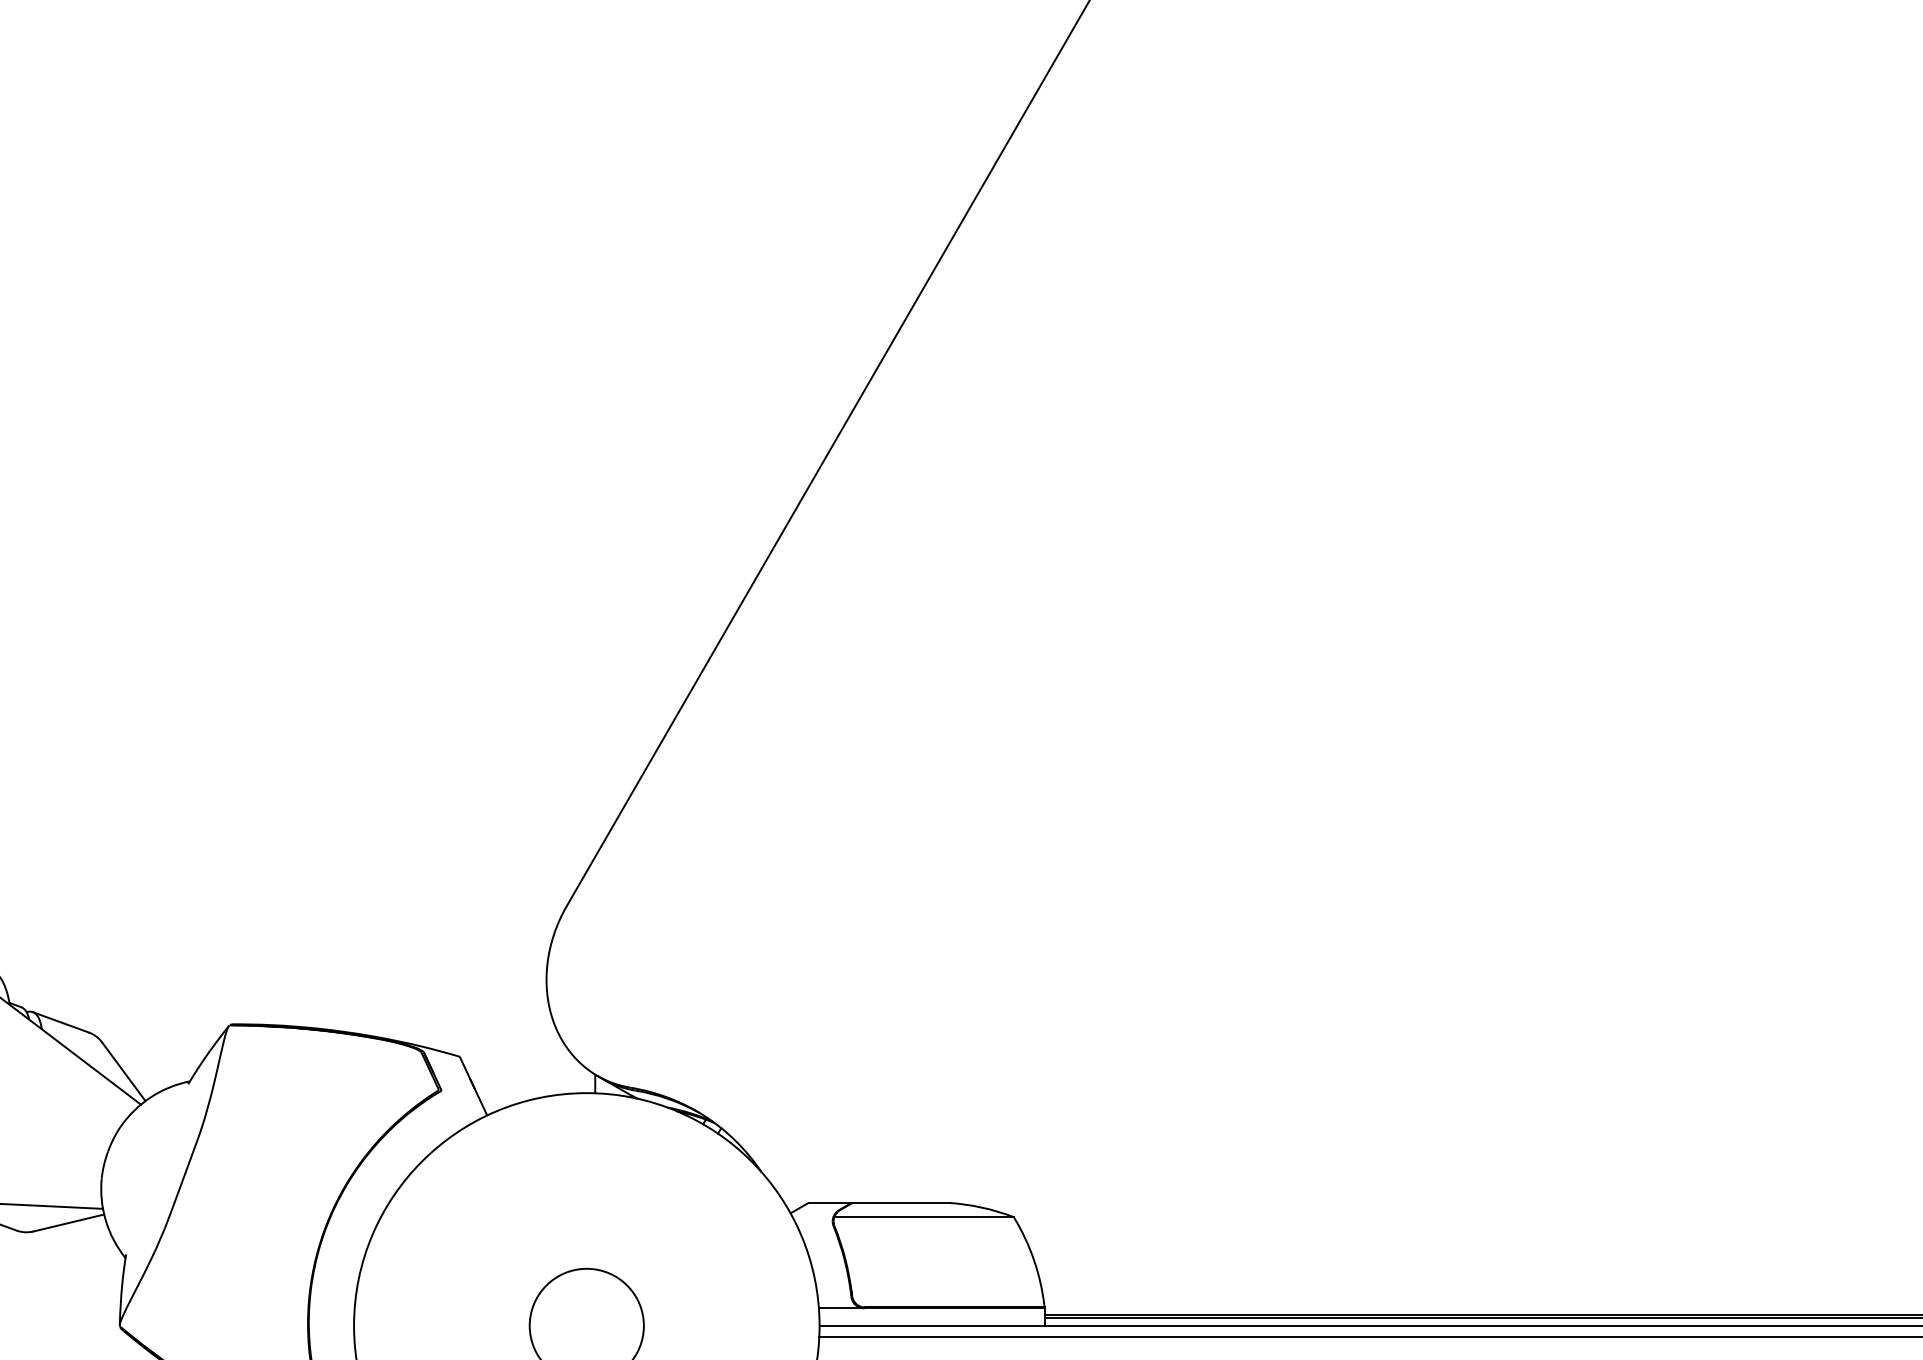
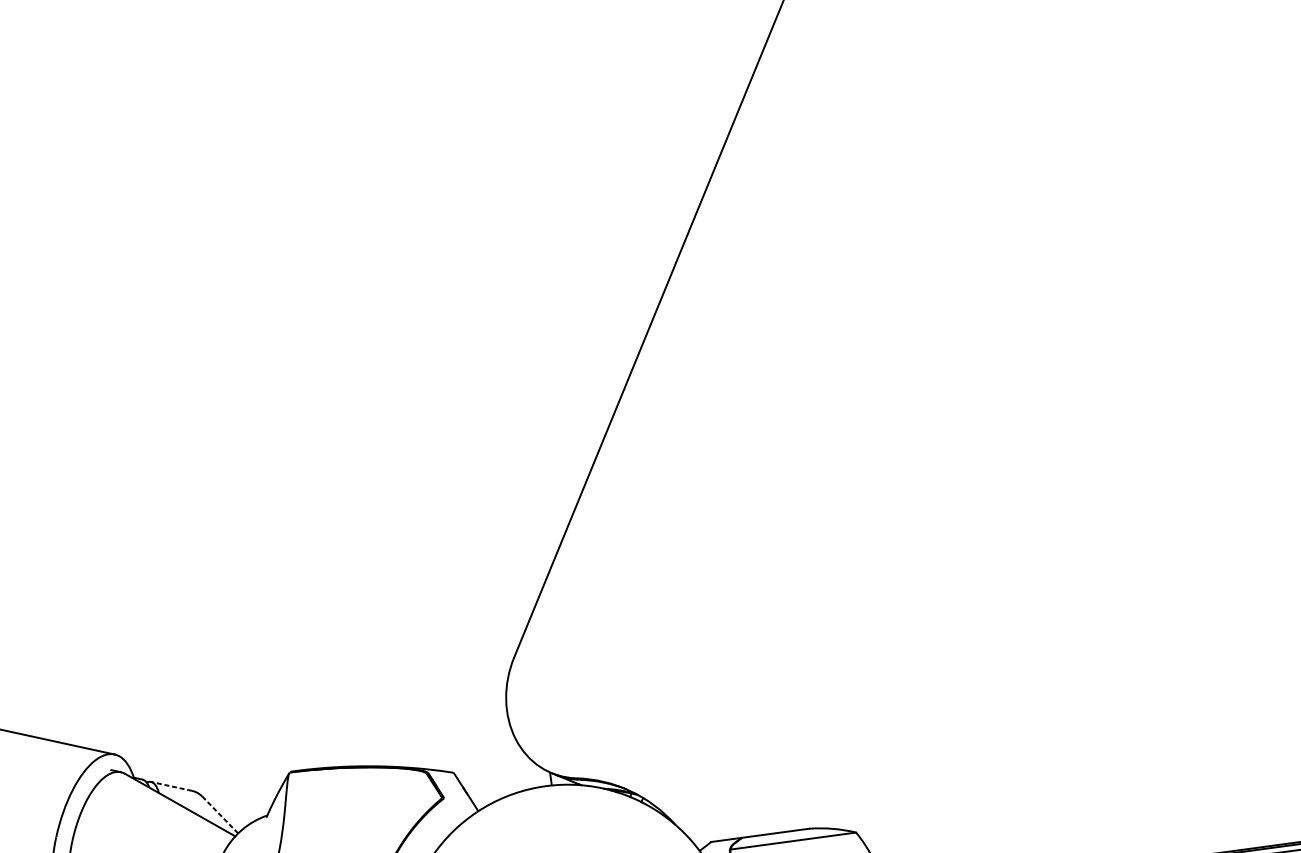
line: (60, 1022) -> (171, 786), solid -> dashed
line: (123, 1071) -> (220, 814), solid -> dashed

